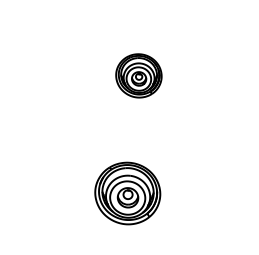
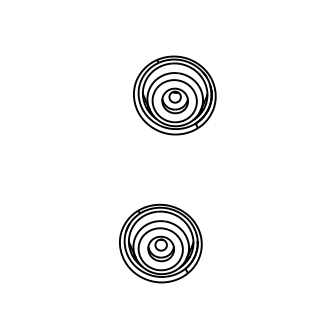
part: (138, 75) -> (174, 95), size x1.43

